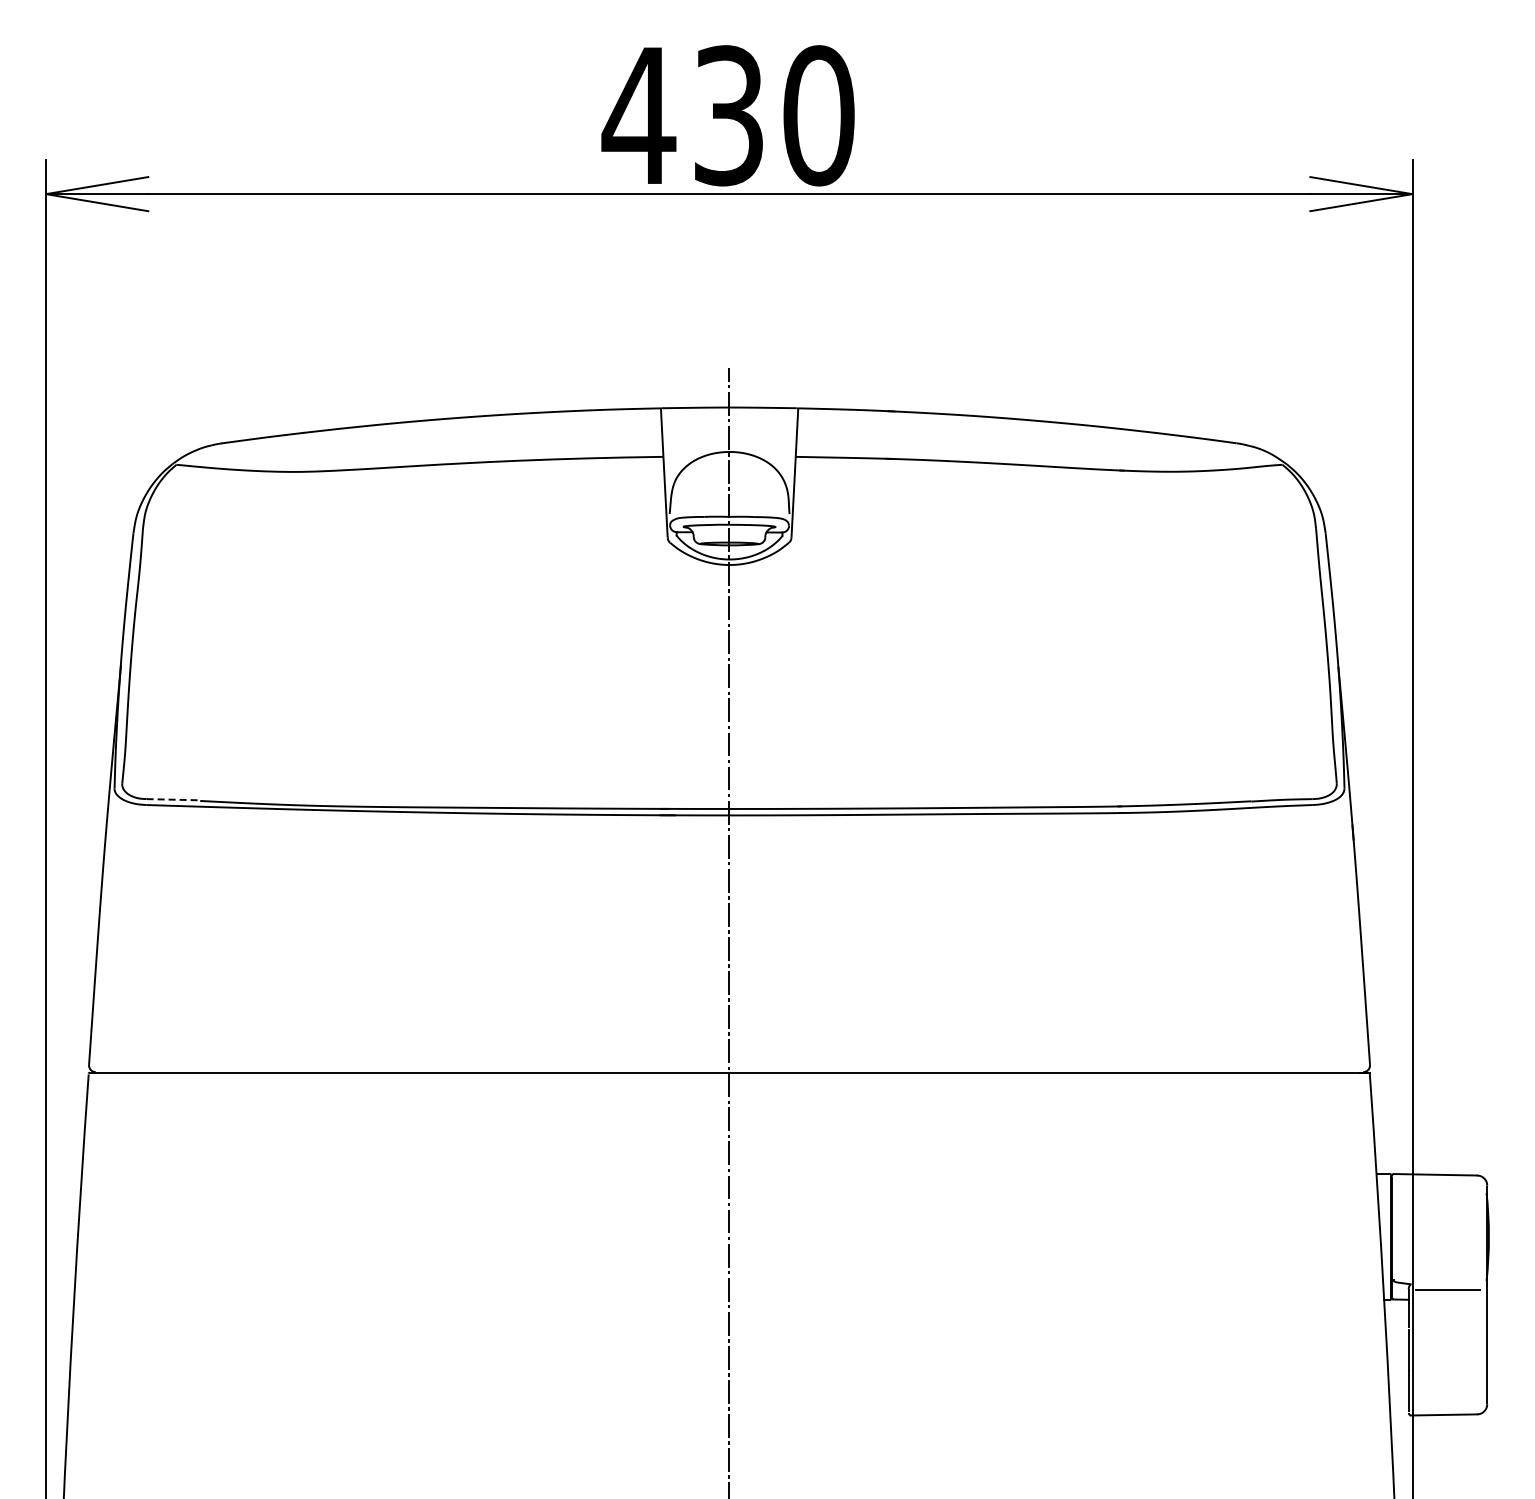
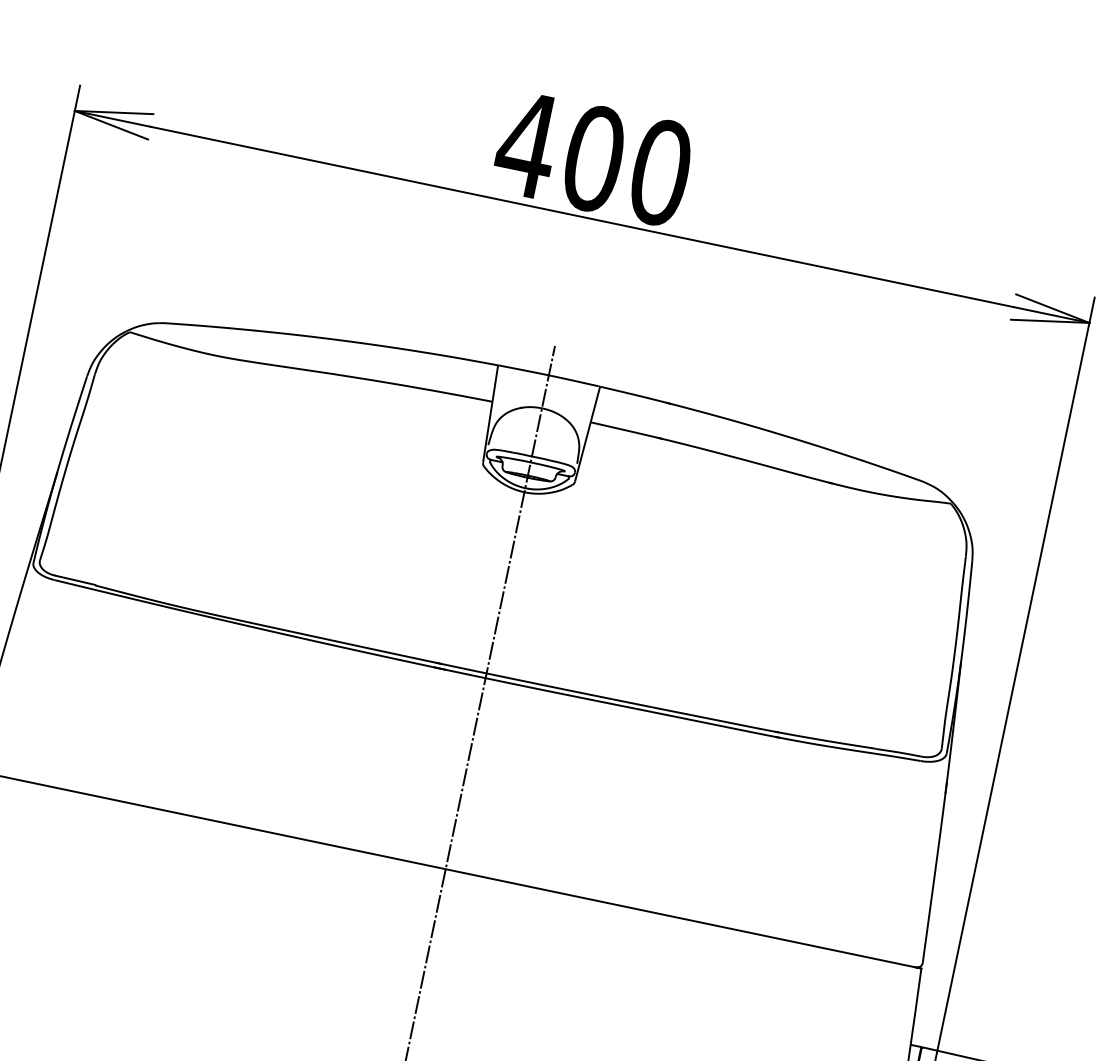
text: (728, 115) -> (593, 158), 430 -> 400
line: (173, 799) -> (75, 580), dashed -> solid

